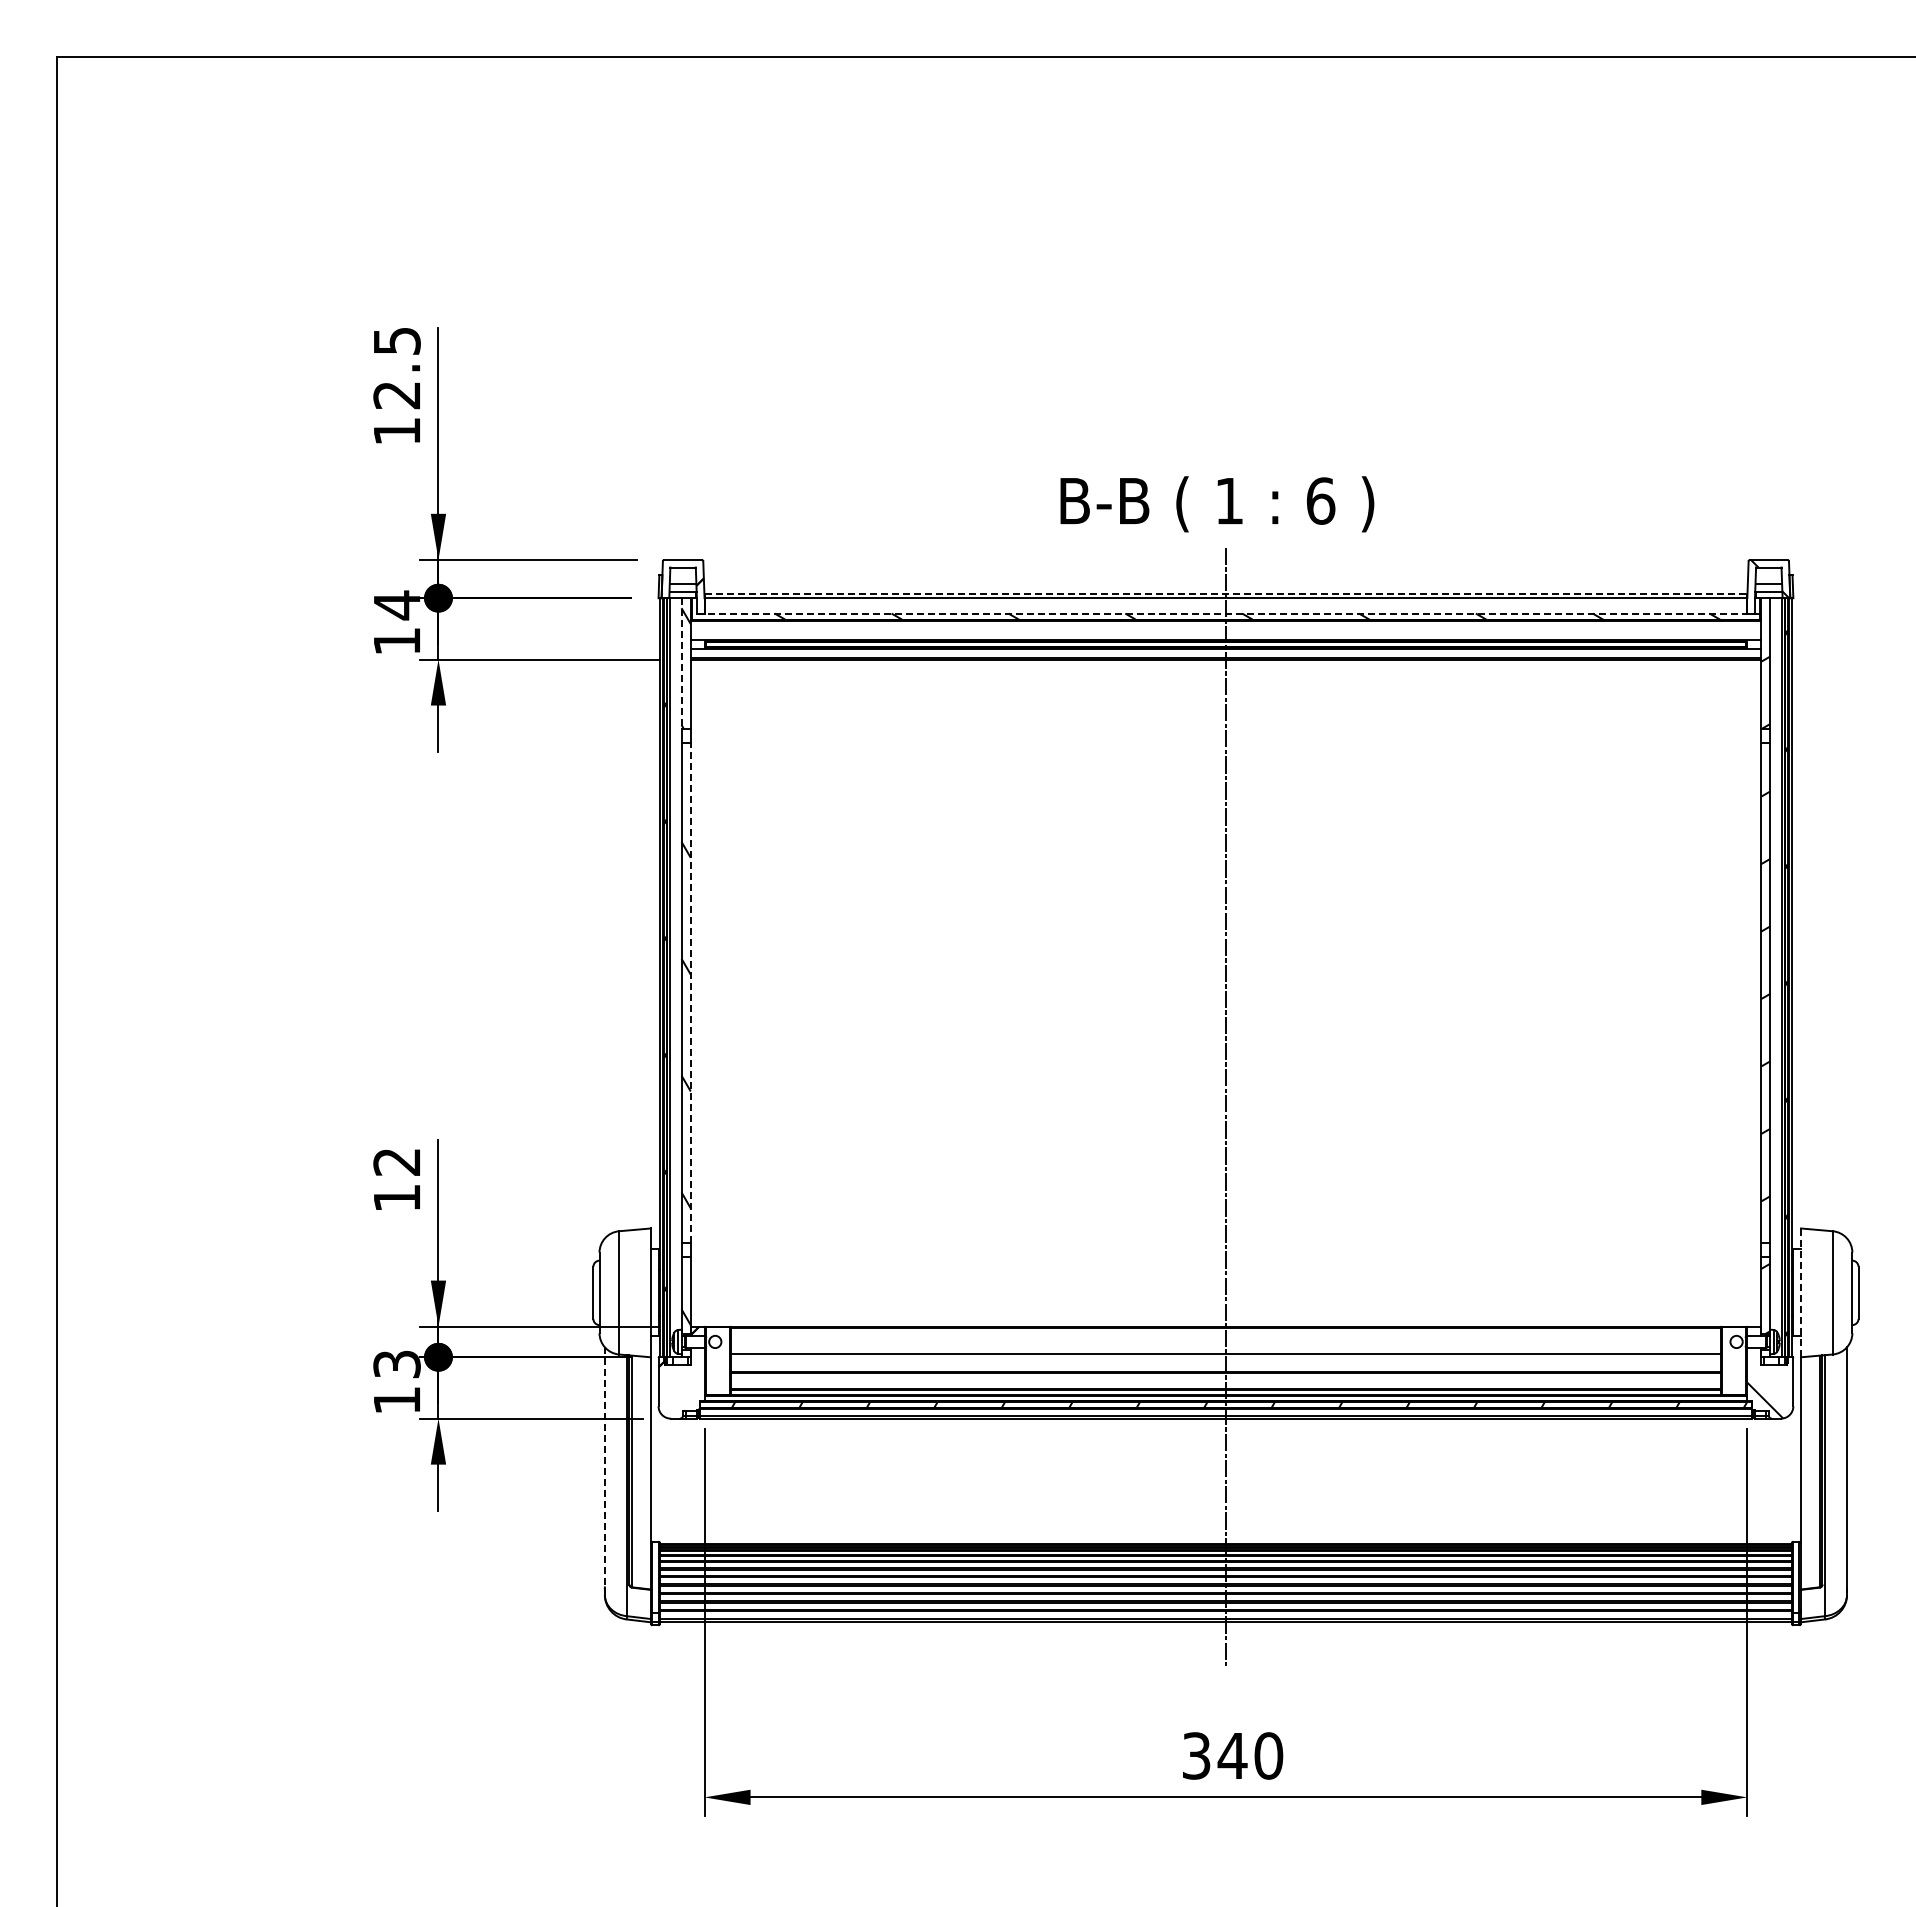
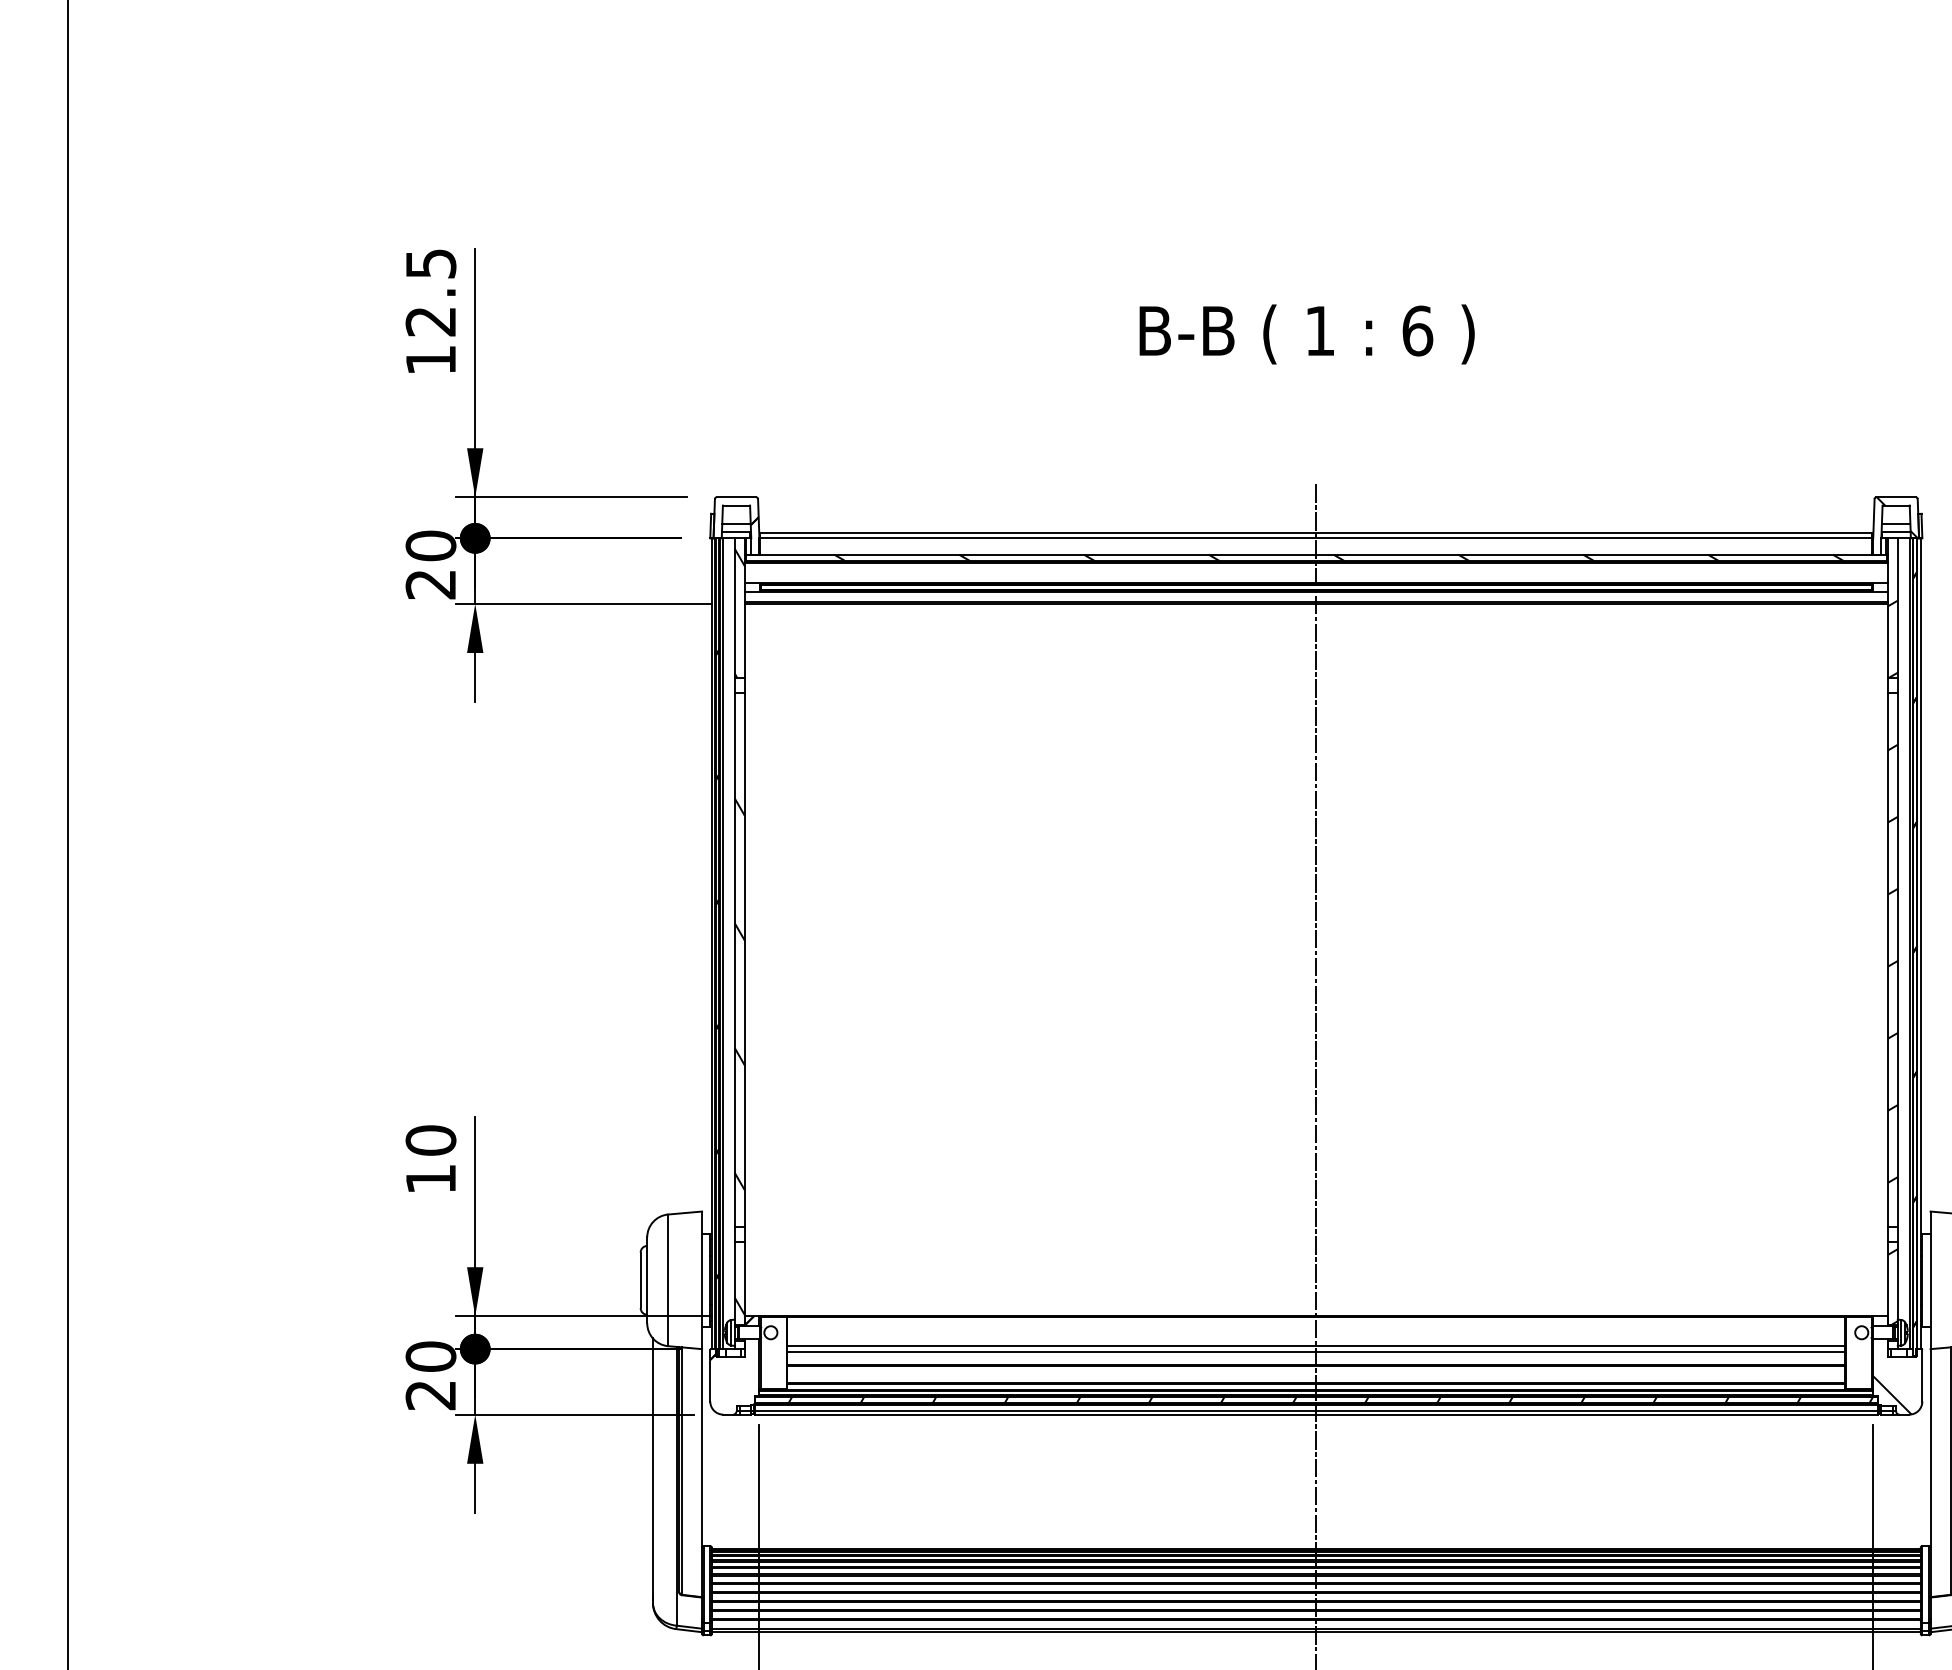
text: (1217, 504) -> (1307, 334), moved
line: (1225, 593) -> (1315, 533), dashed -> solid
line: (1225, 613) -> (1315, 554), dashed -> solid
text: (396, 622) -> (430, 564), 14 -> 20
line: (681, 663) -> (734, 608), dashed -> solid
line: (690, 993) -> (744, 960), dashed -> solid
text: (396, 1161) -> (430, 1140), 12 -> 10
line: (1801, 1292) -> (1931, 1279), dashed -> solid
line: (1225, 1360) -> (1315, 1352), added
text: (396, 1382) -> (430, 1376), 13 -> 20
line: (604, 1466) -> (652, 1465), dashed -> solid

